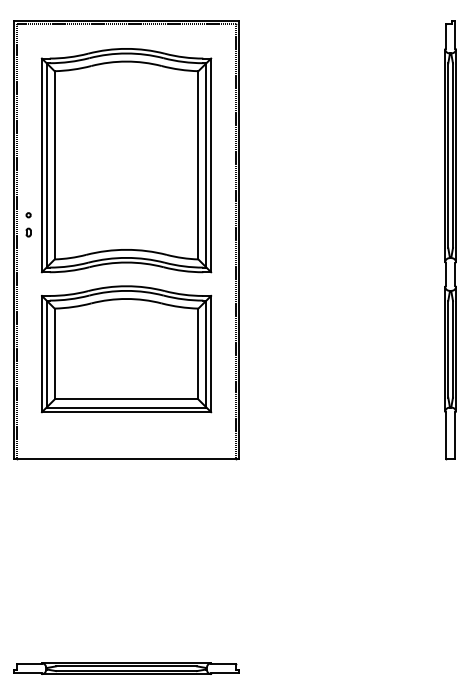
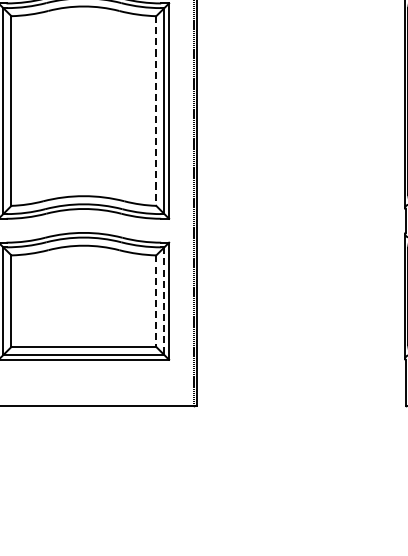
line: (198, 165) -> (156, 111), solid -> dashed
line: (198, 354) -> (156, 301), solid -> dashed
line: (206, 354) -> (164, 301), solid -> dashed

